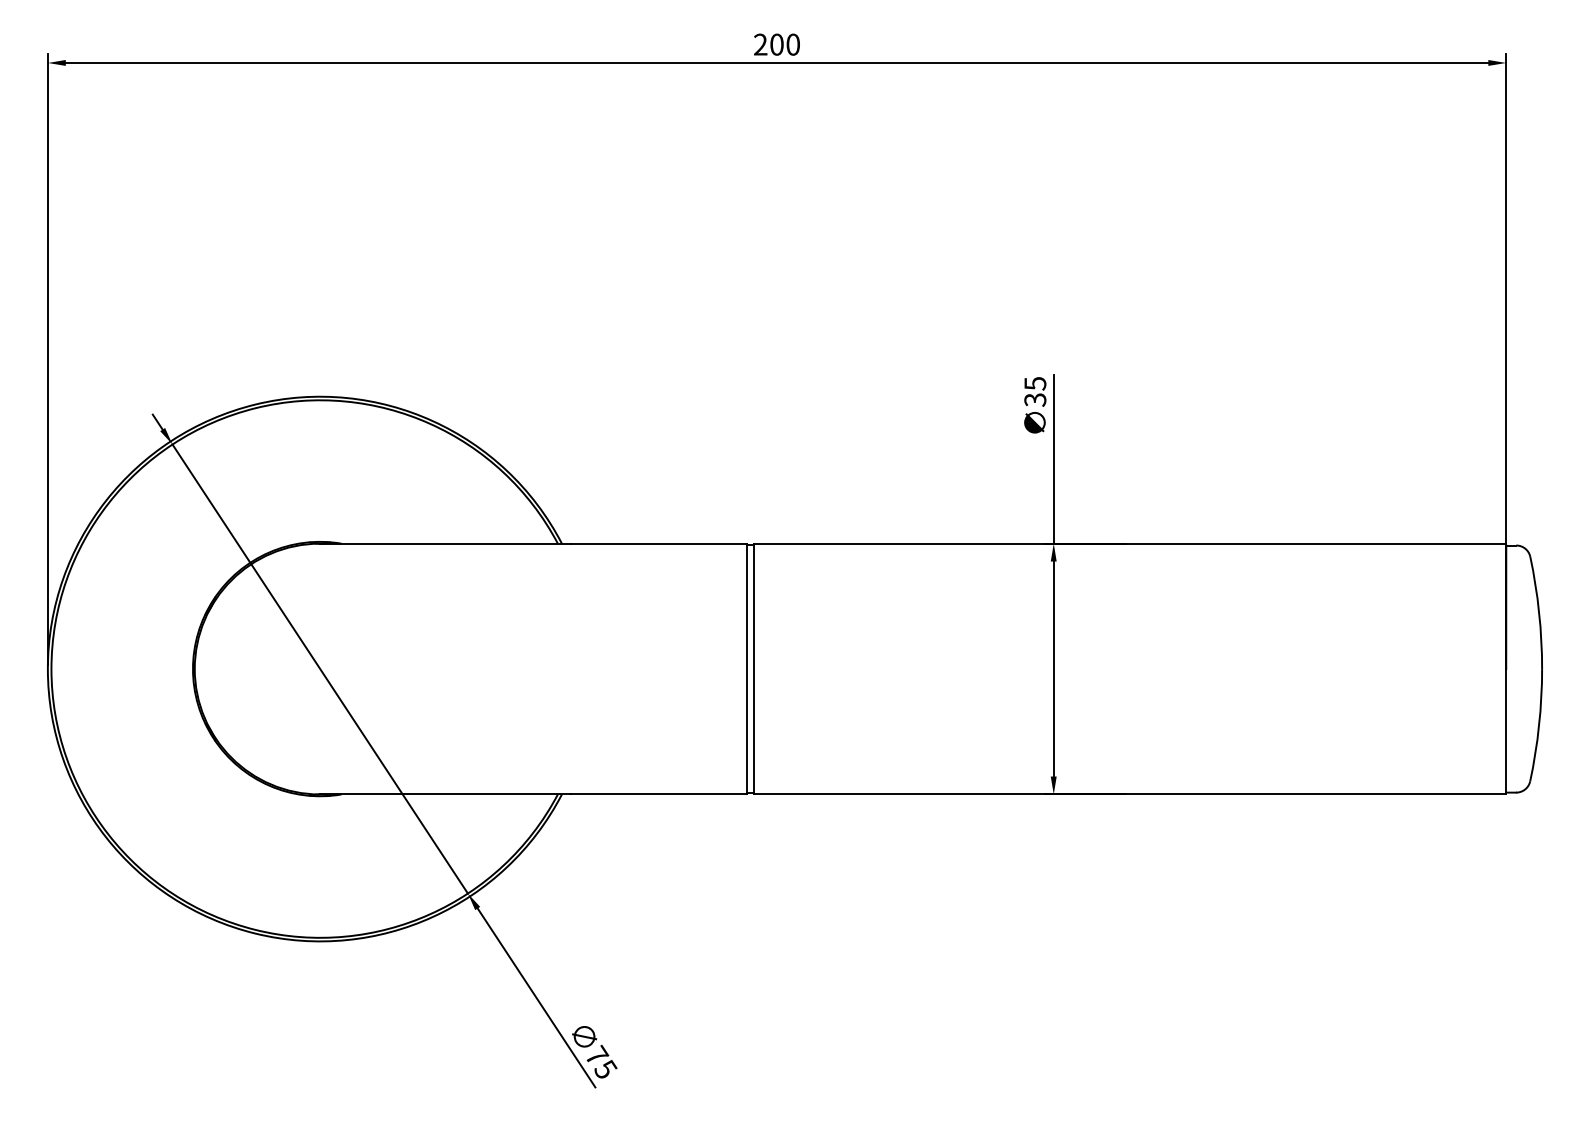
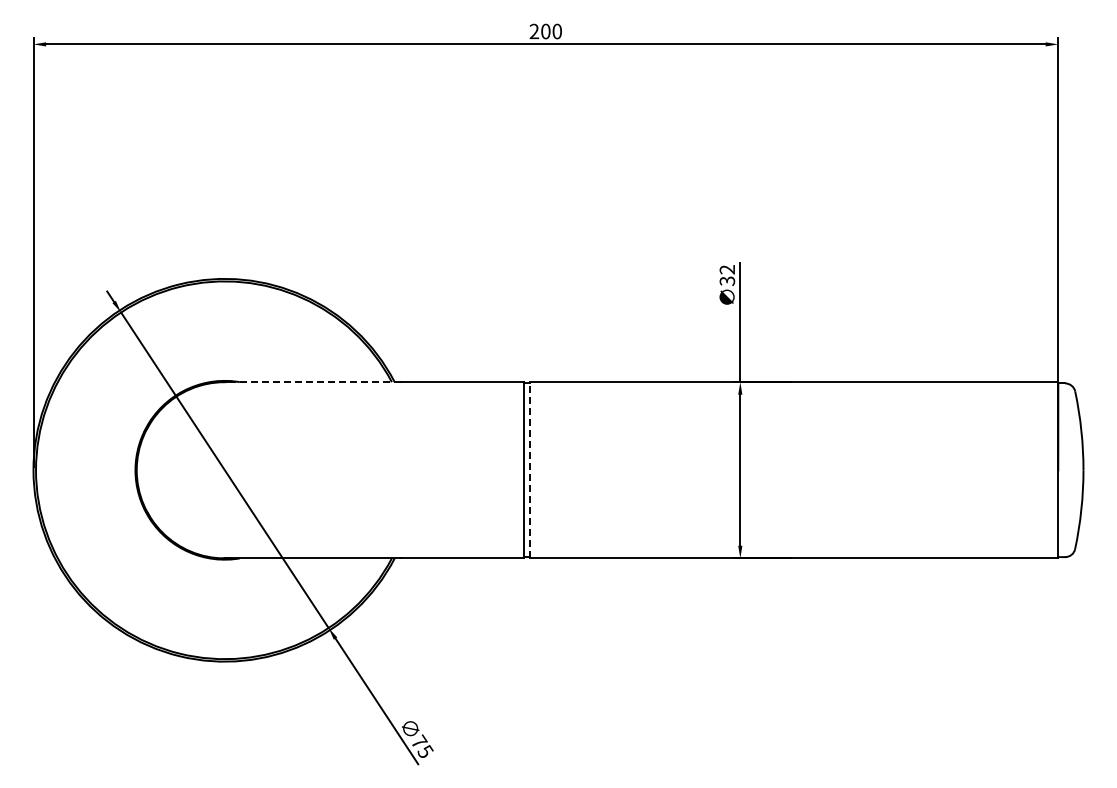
text: (1035, 383) -> (727, 269), 35 -> 32
line: (444, 544) -> (312, 382), solid -> dashed
line: (753, 667) -> (529, 469), solid -> dashed

